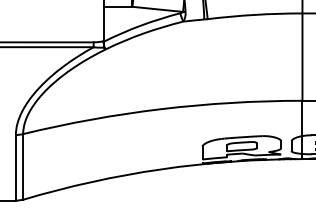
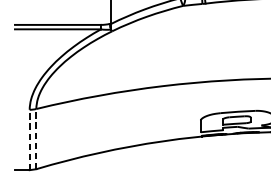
line: (23, 166) -> (36, 138), solid -> dashed
line: (15, 167) -> (29, 139), solid -> dashed

